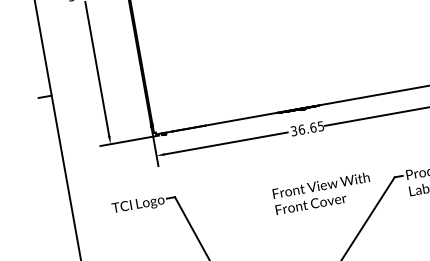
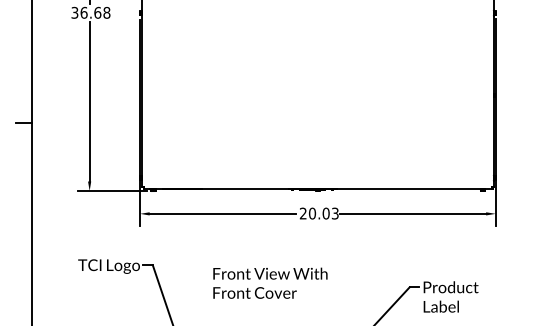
text: (307, 128) -> (319, 213), 36.65 -> 20.03
text: (322, 192) -> (270, 282), moved

